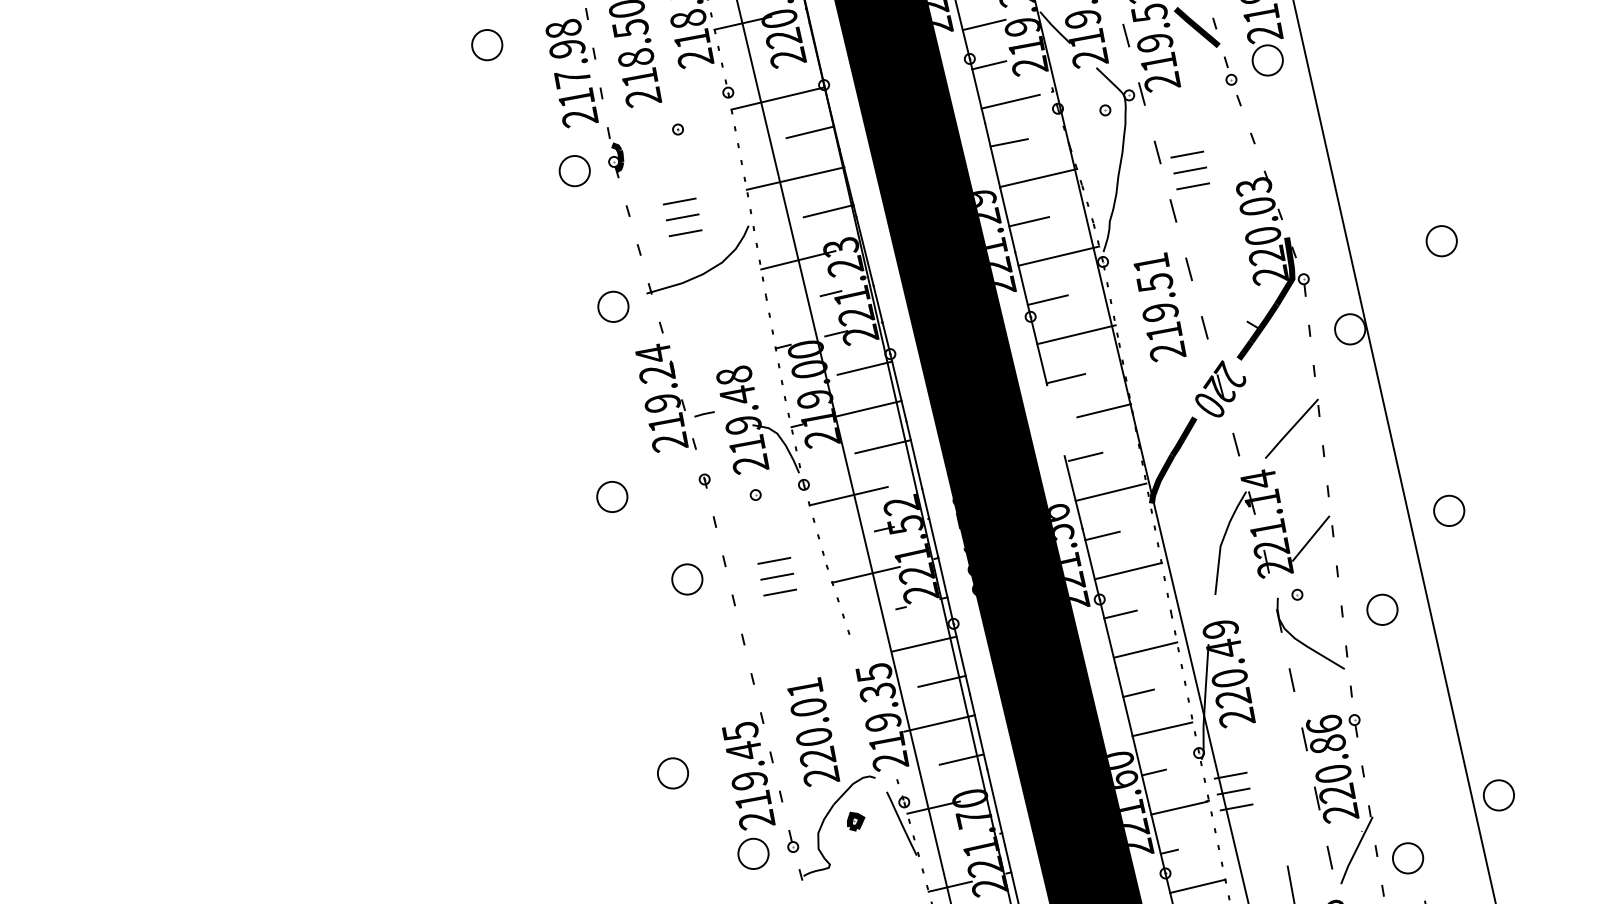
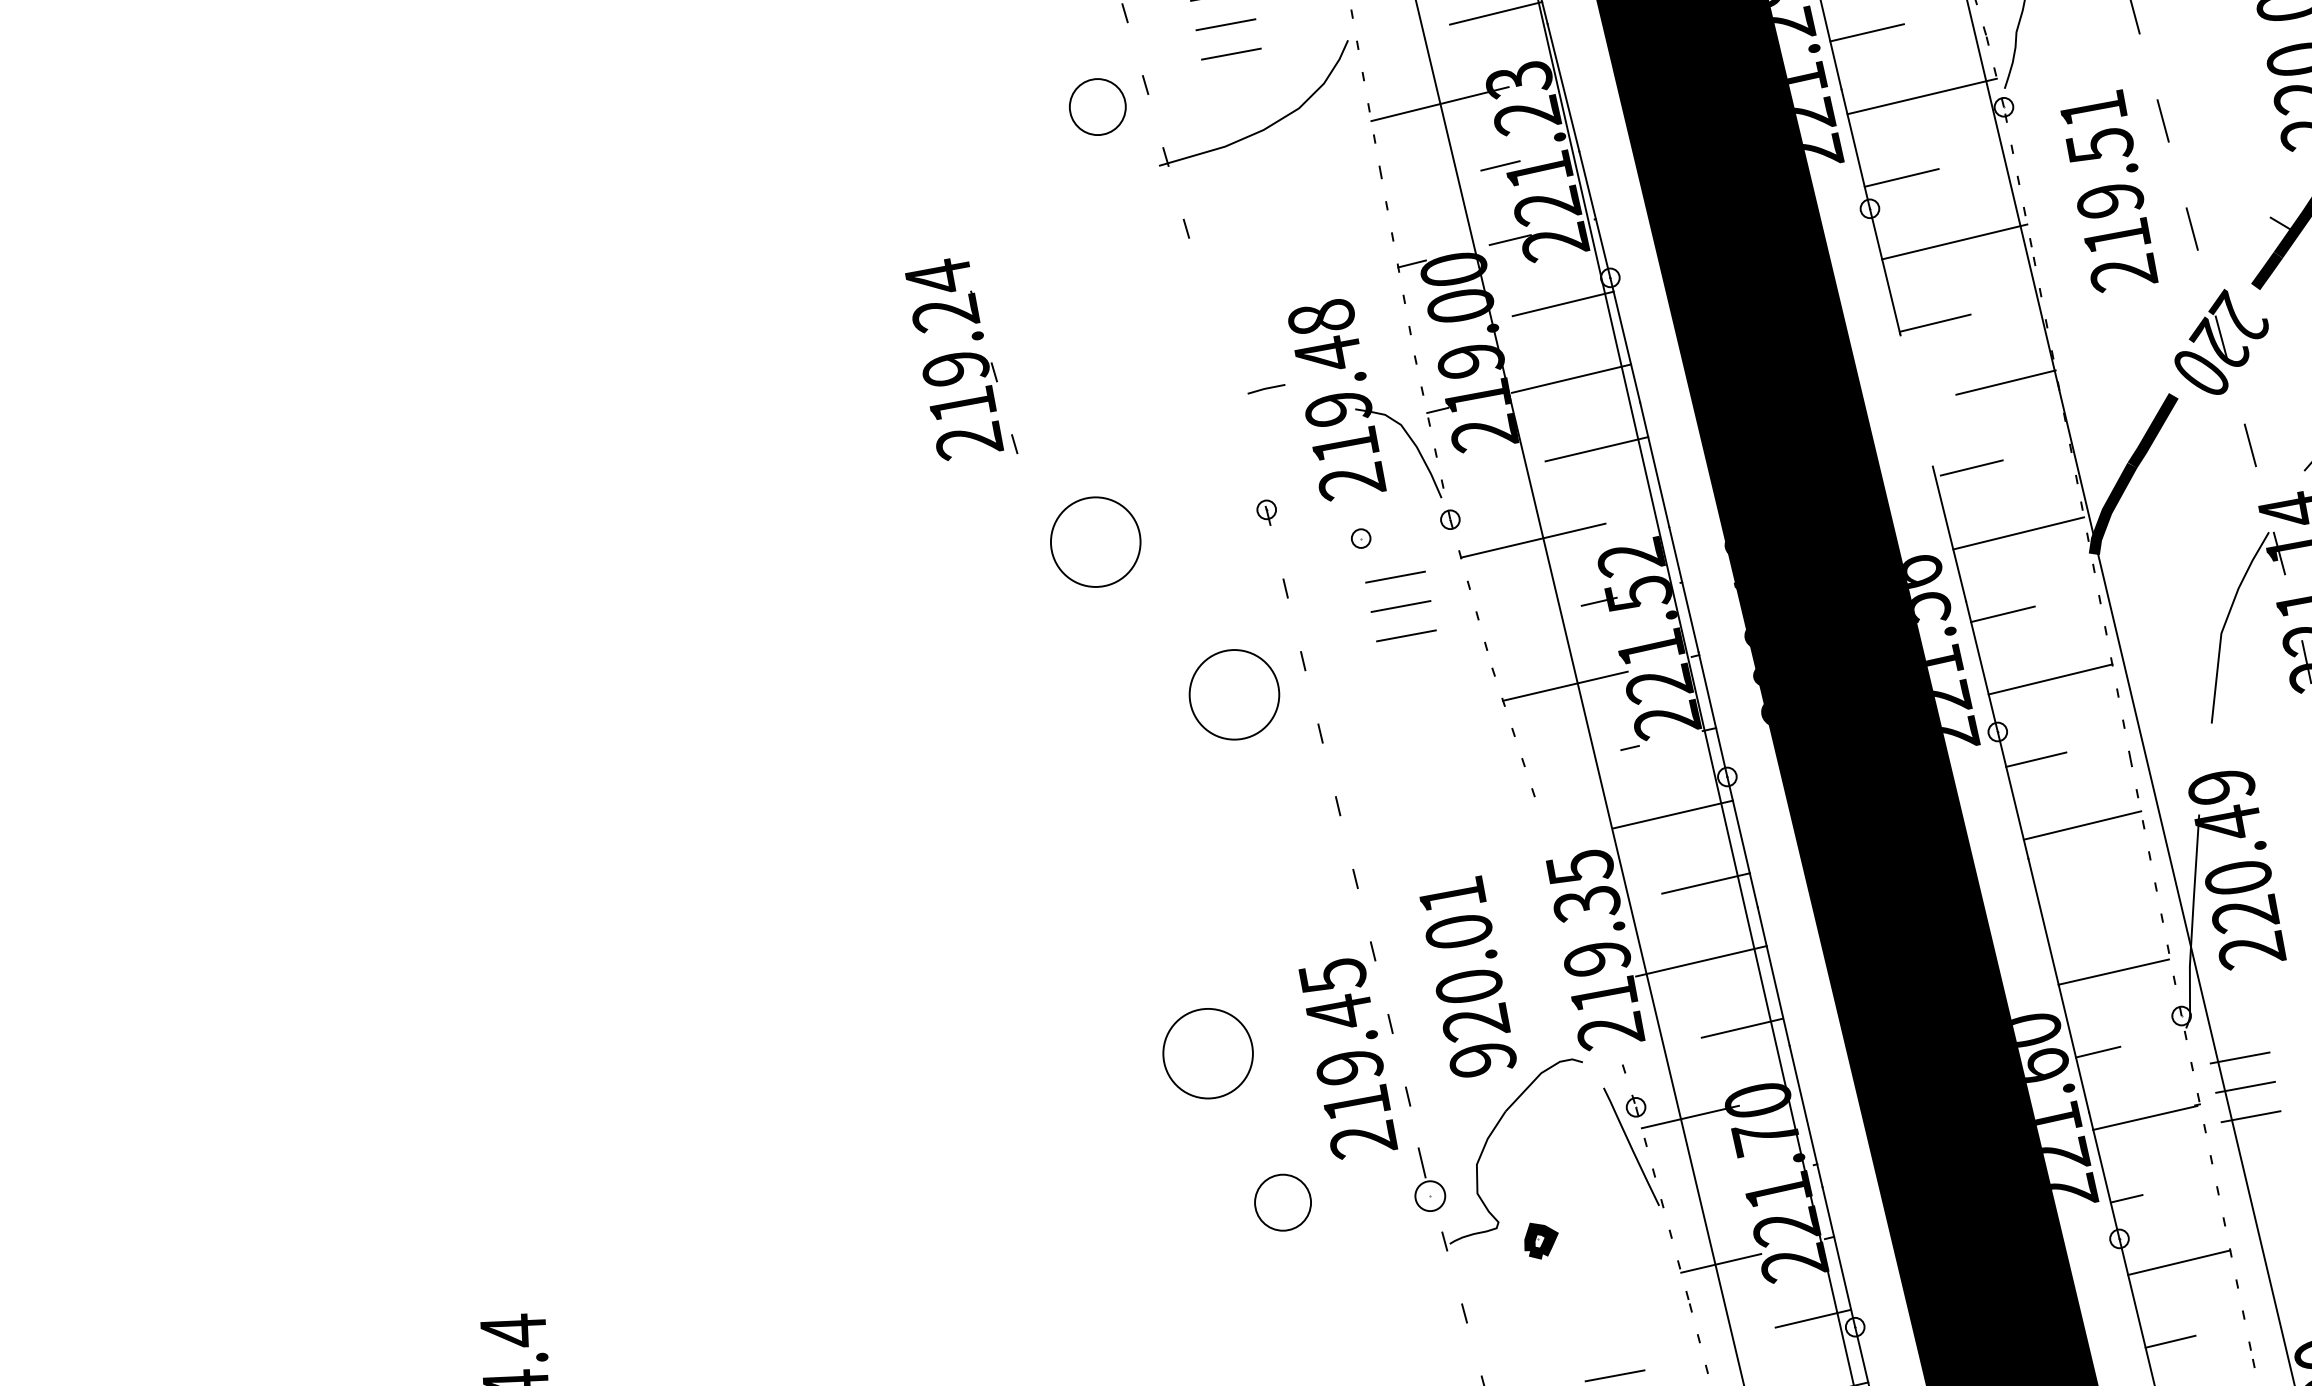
circle: (613, 306) -> (1097, 106), moved
part: (665, 397) -> (961, 358), moved
circle: (612, 496) -> (1096, 541), size x1.6
text: (963, 545) -> (1745, 631), 221.70 -> 306.16
part: (776, 576) -> (1399, 606), moved
circle: (687, 579) -> (1234, 694), size x1.6
line: (1138, 692) -> (2069, 904), removed
circle: (672, 773) -> (1207, 1053), size x1.6
text: (822, 775) -> (1484, 1057), 220.01 -> 920.01
part: (856, 821) -> (1542, 1240), moved
part: (793, 841) -> (1431, 1179), size x1.6
circle: (753, 853) -> (1283, 1201), moved

